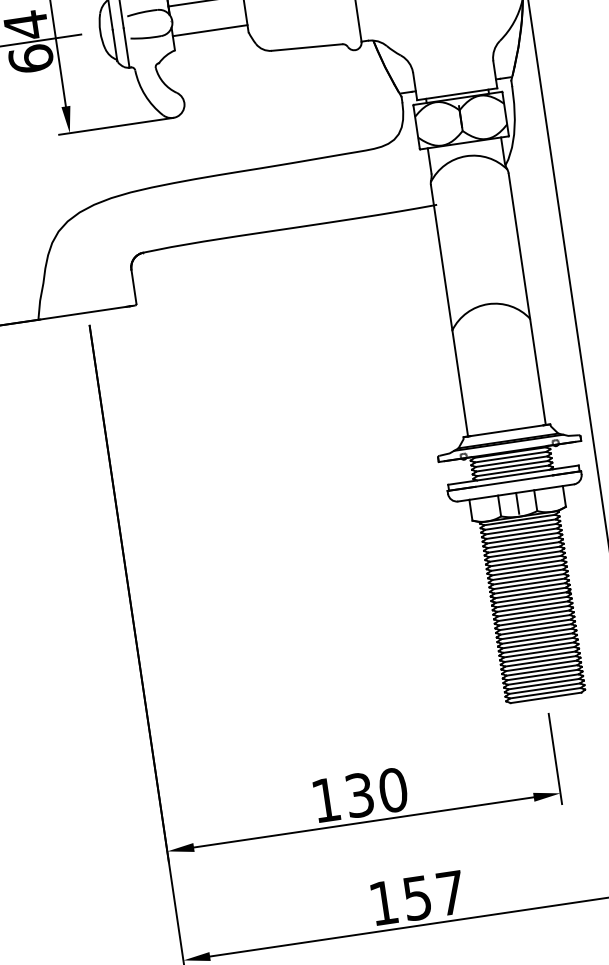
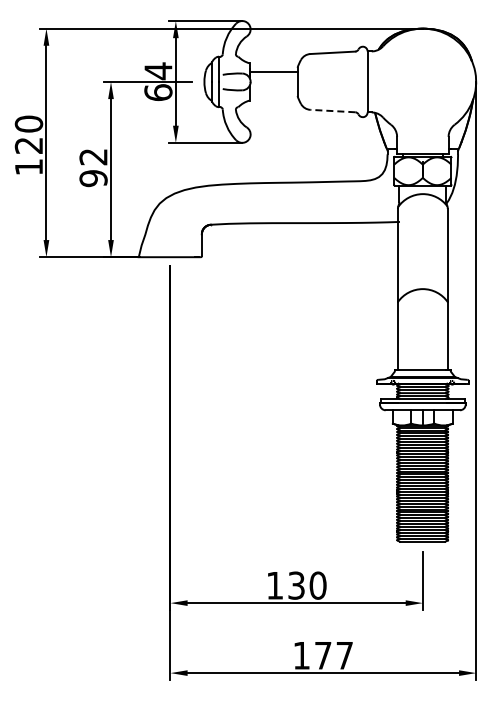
line: (210, 30) -> (273, 91), removed
line: (306, 48) -> (332, 111), solid -> dashed
text: (417, 897) -> (323, 655), 157 -> 177

